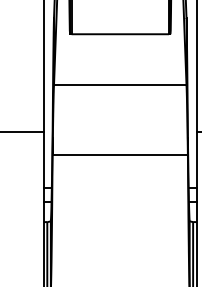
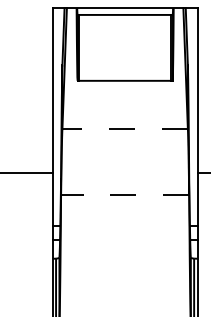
line: (120, 84) -> (125, 128), solid -> dashed
line: (119, 155) -> (124, 195), solid -> dashed

